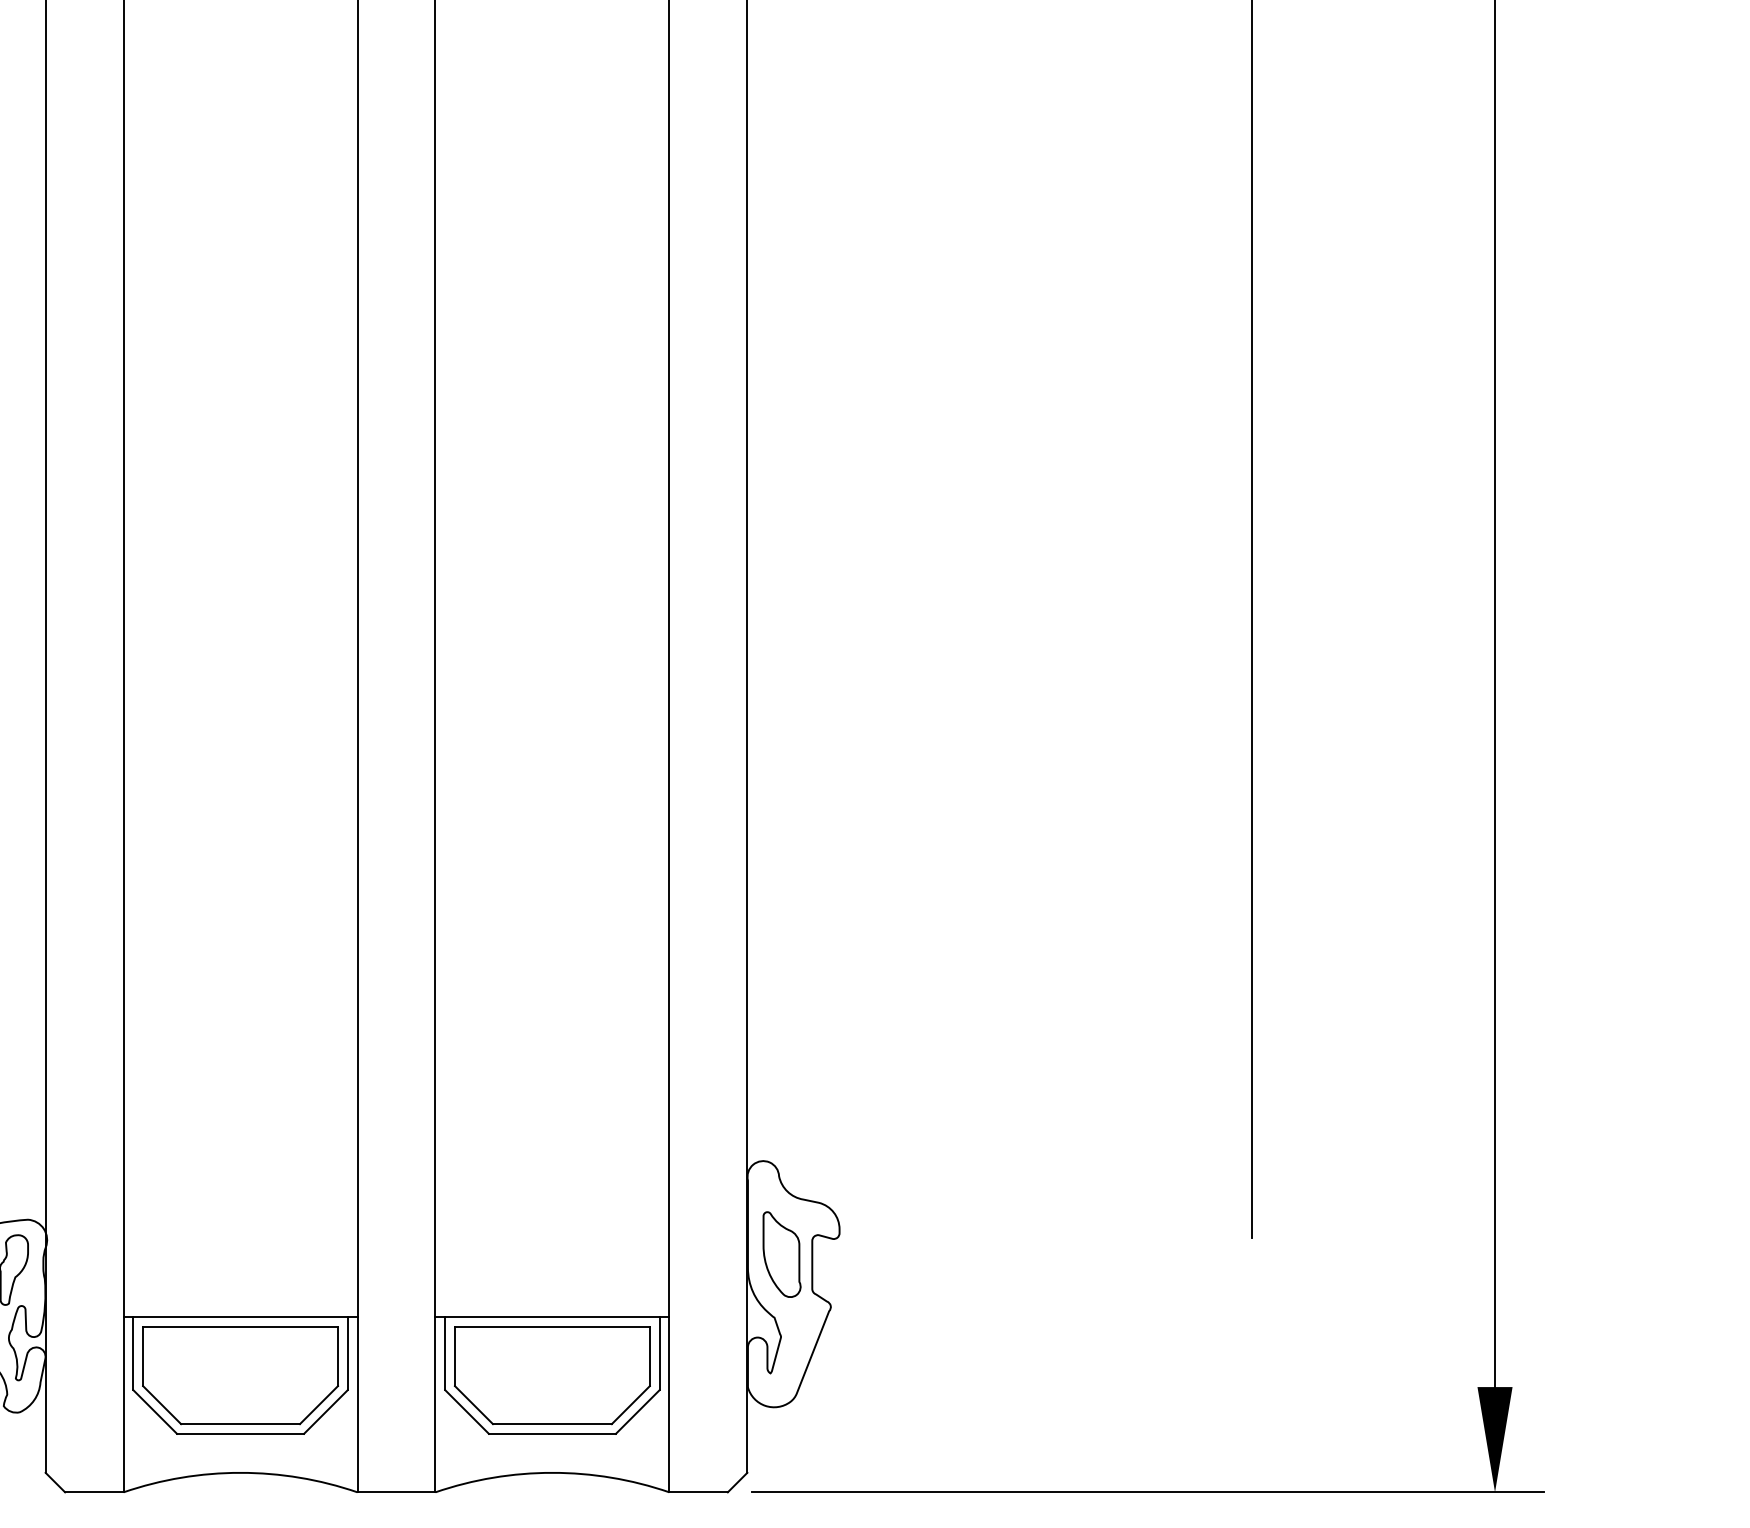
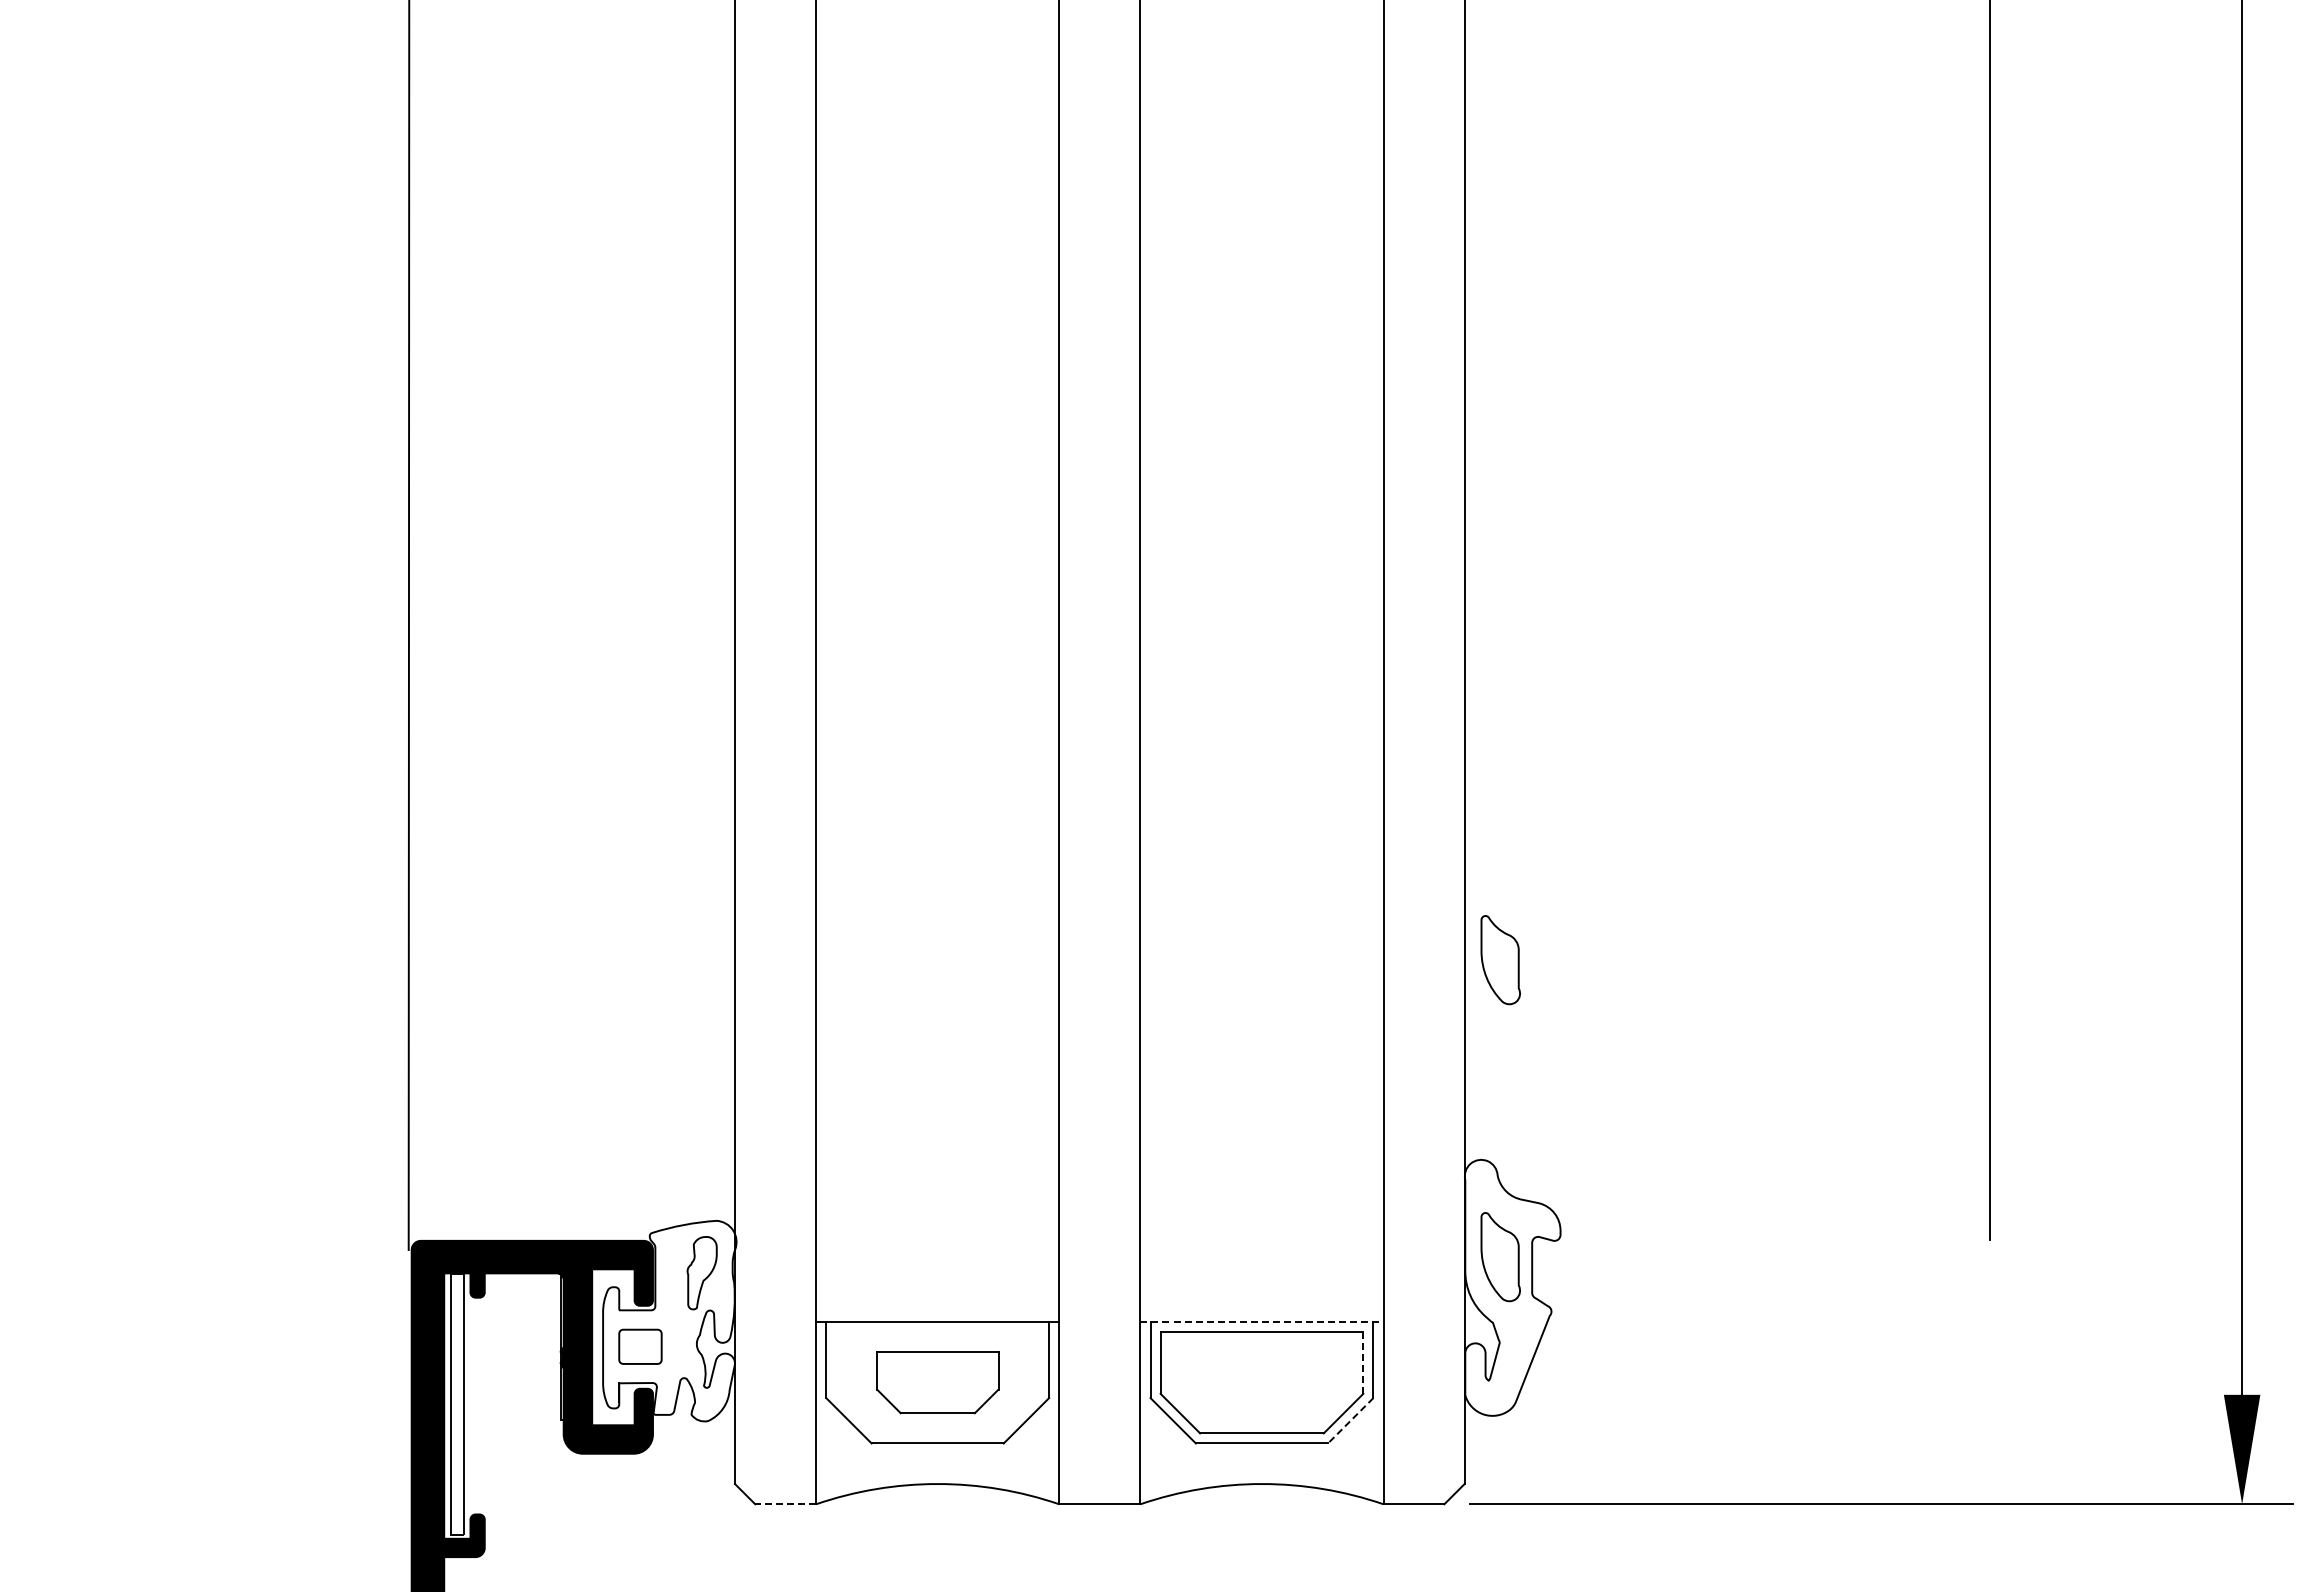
part: (781, 969) -> (1500, 960), added
line: (551, 1316) -> (1261, 1321), solid -> dashed
line: (650, 1355) -> (1363, 1362), solid -> dashed
part: (240, 1375) -> (937, 1382), size x0.6
line: (637, 1412) -> (1350, 1421), solid -> dashed
line: (94, 1492) -> (785, 1504), solid -> dashed

